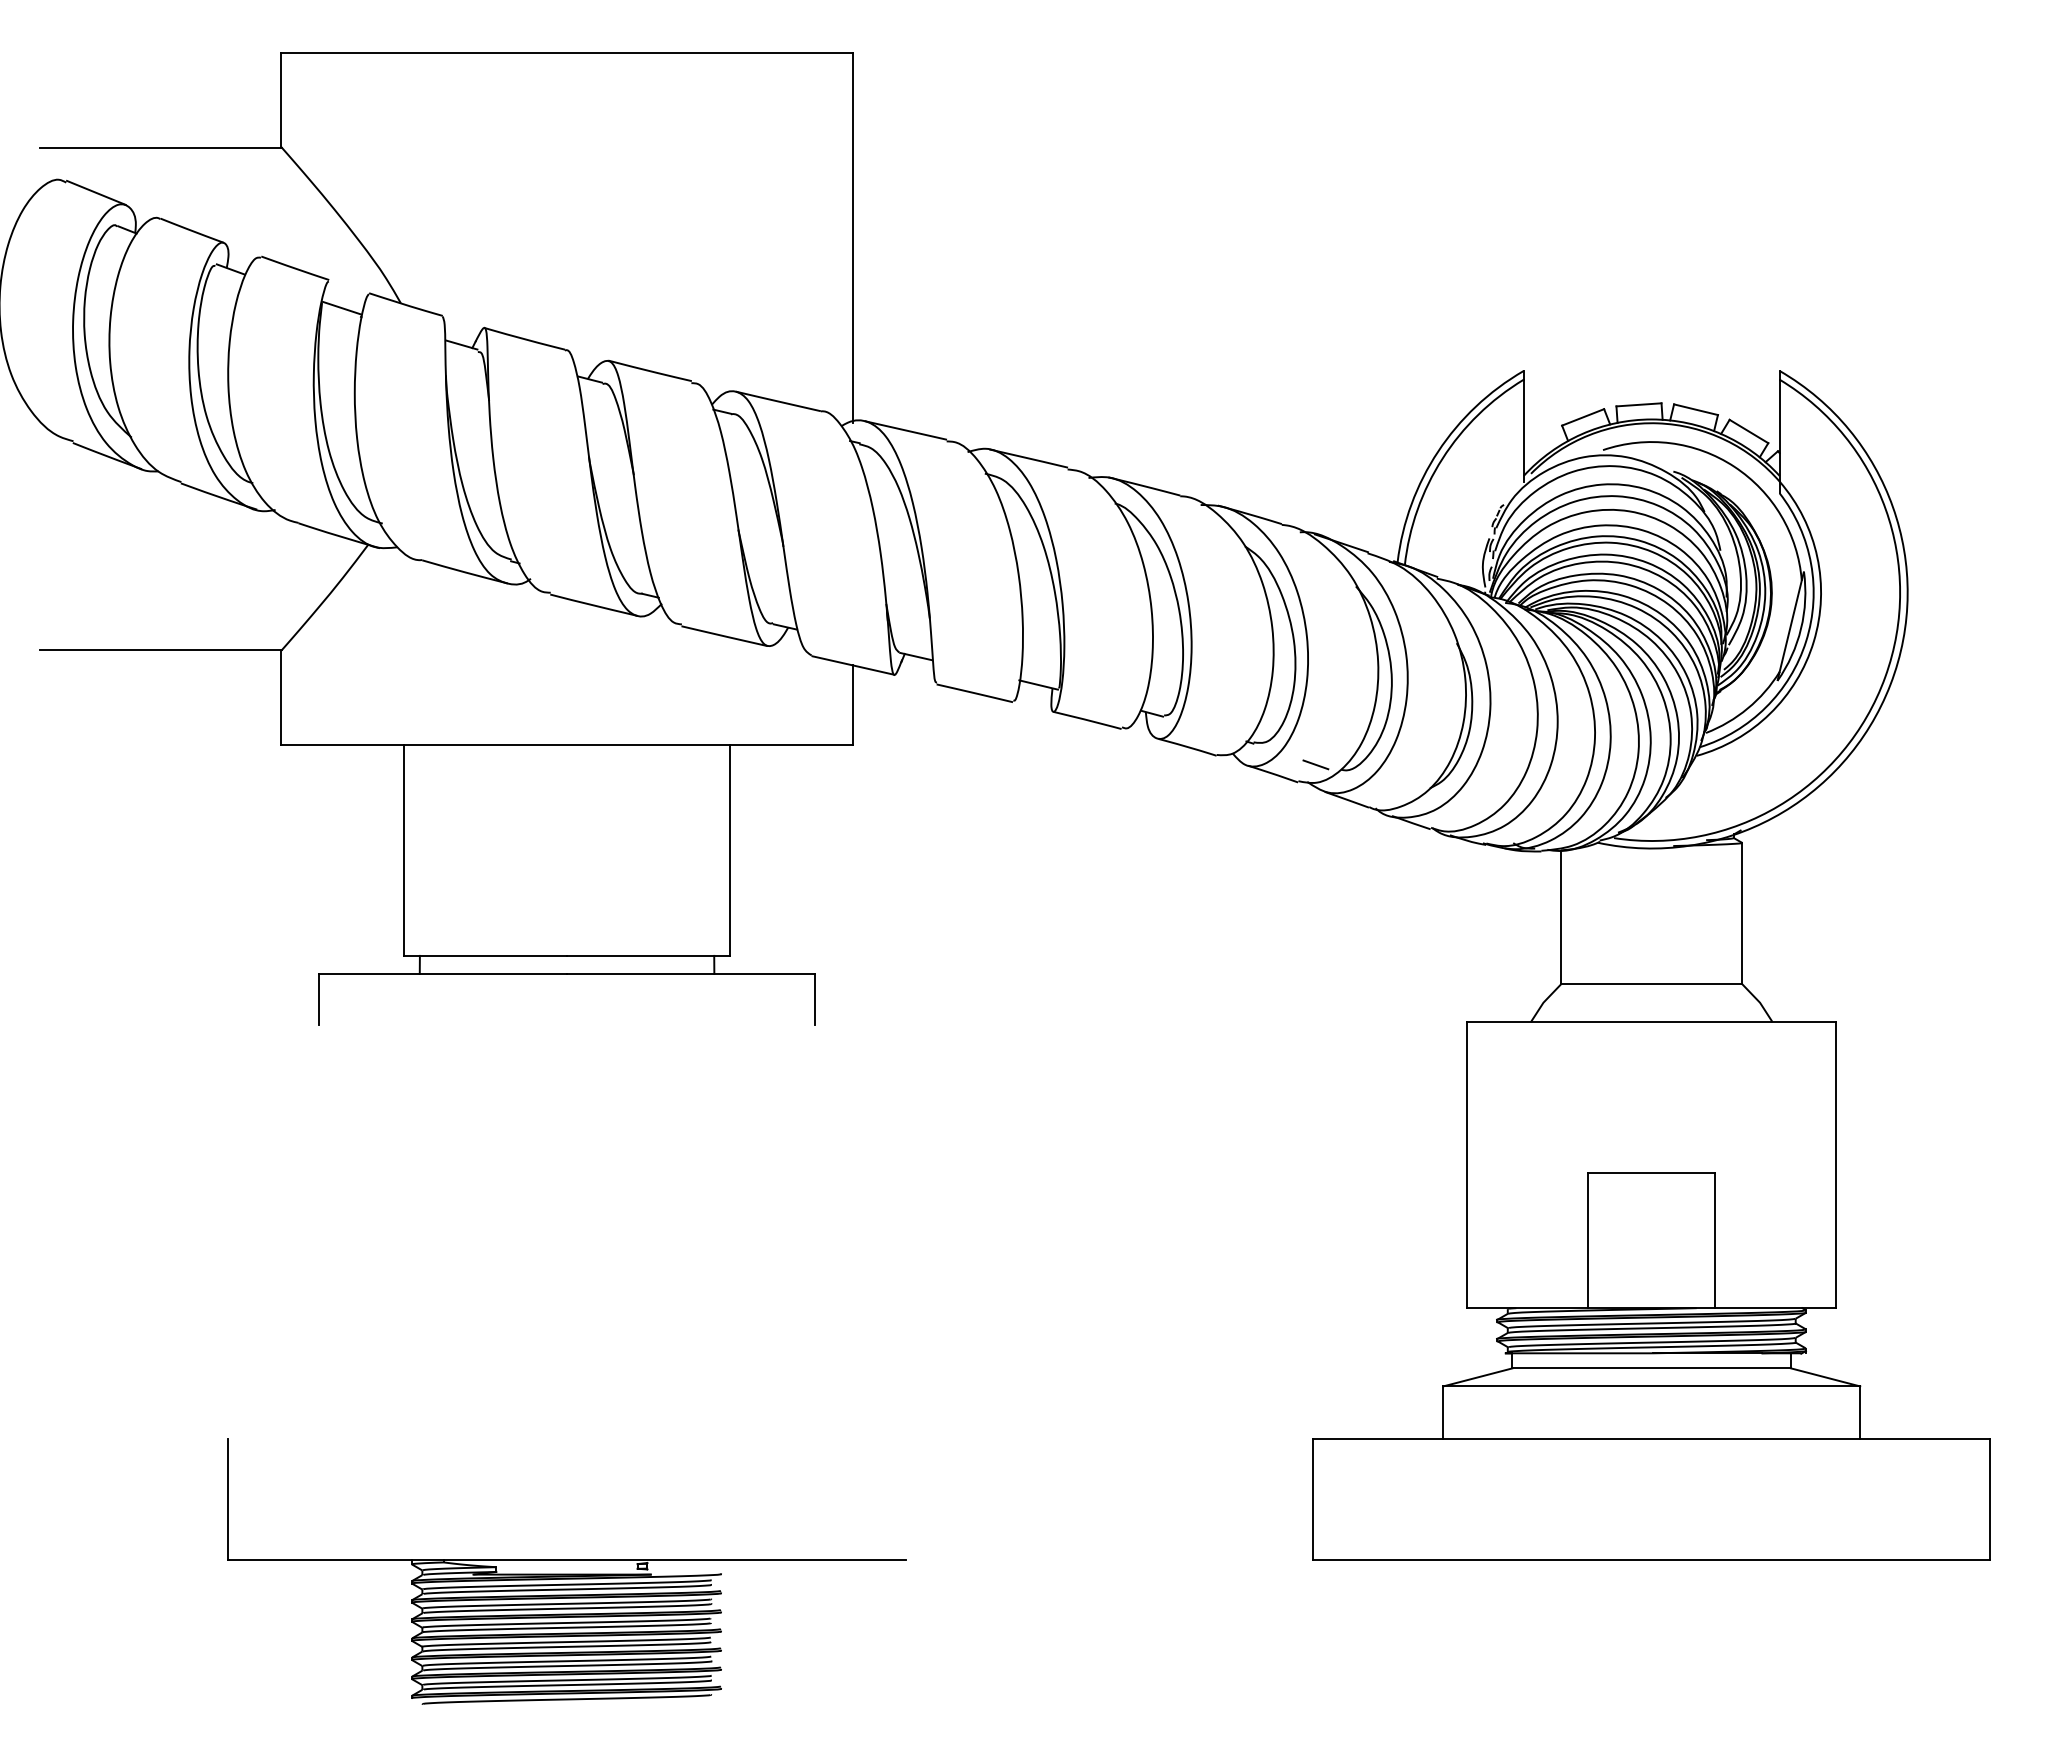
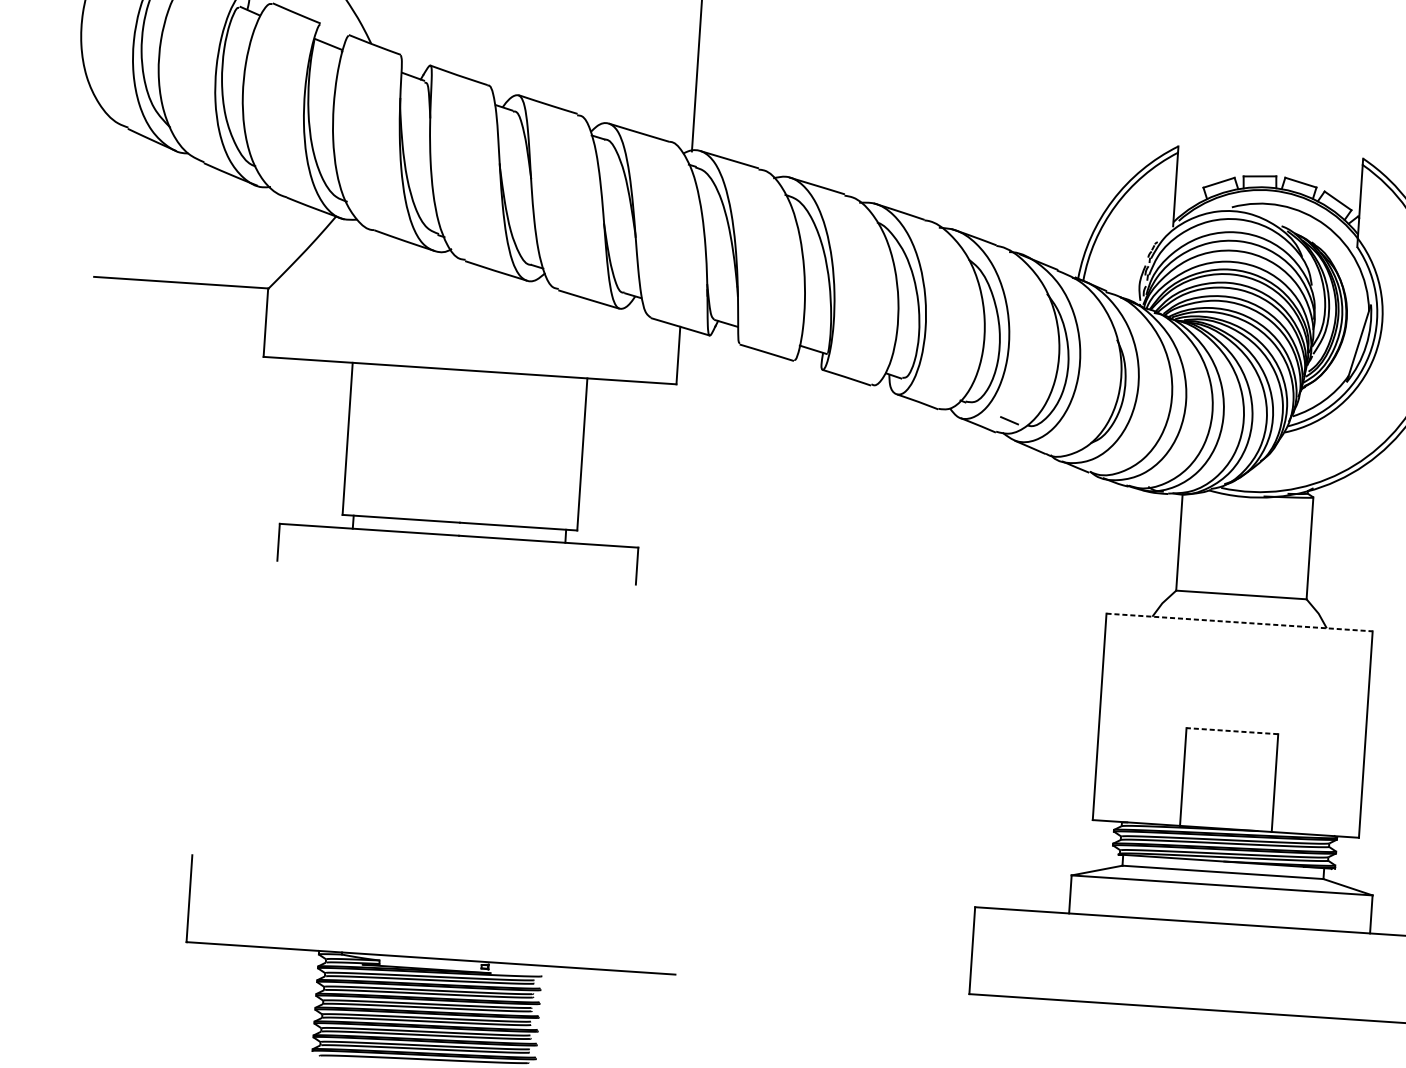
line: (1652, 1022) -> (1240, 622), solid -> dashed
line: (1651, 1172) -> (1232, 731), solid -> dashed

